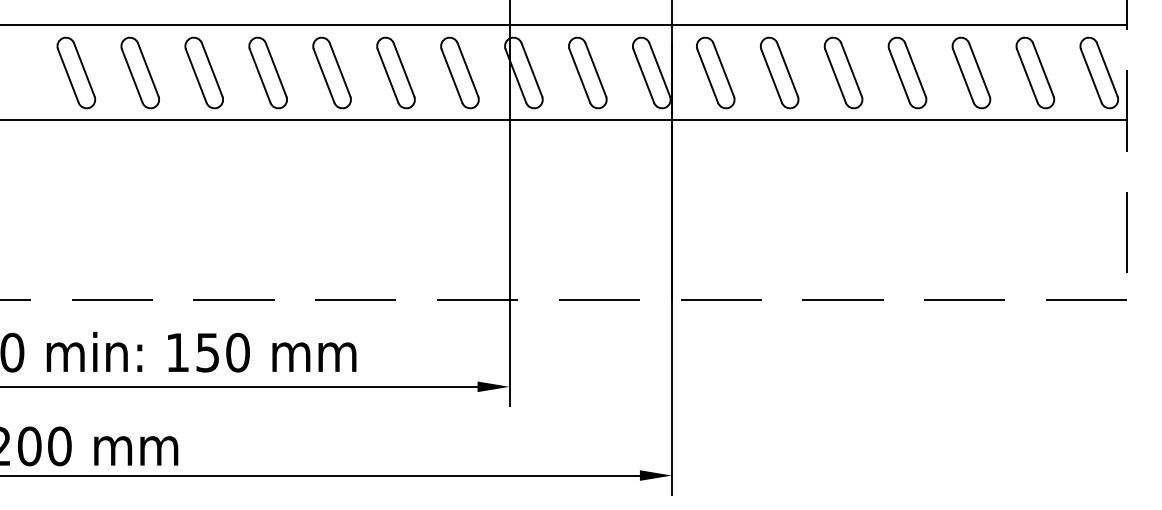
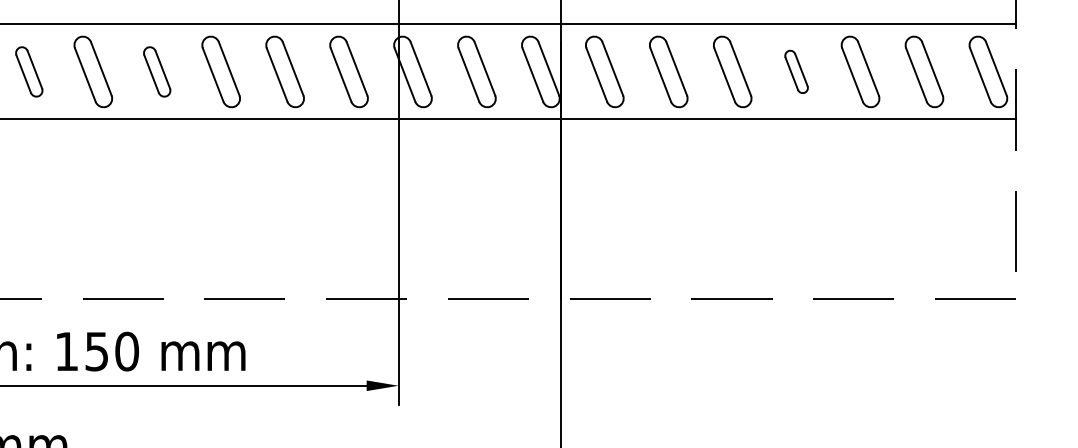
part: (139, 72) -> (28, 71), size x0.7
part: (267, 72) -> (156, 71), size x0.7
part: (907, 72) -> (796, 71), size x0.6

